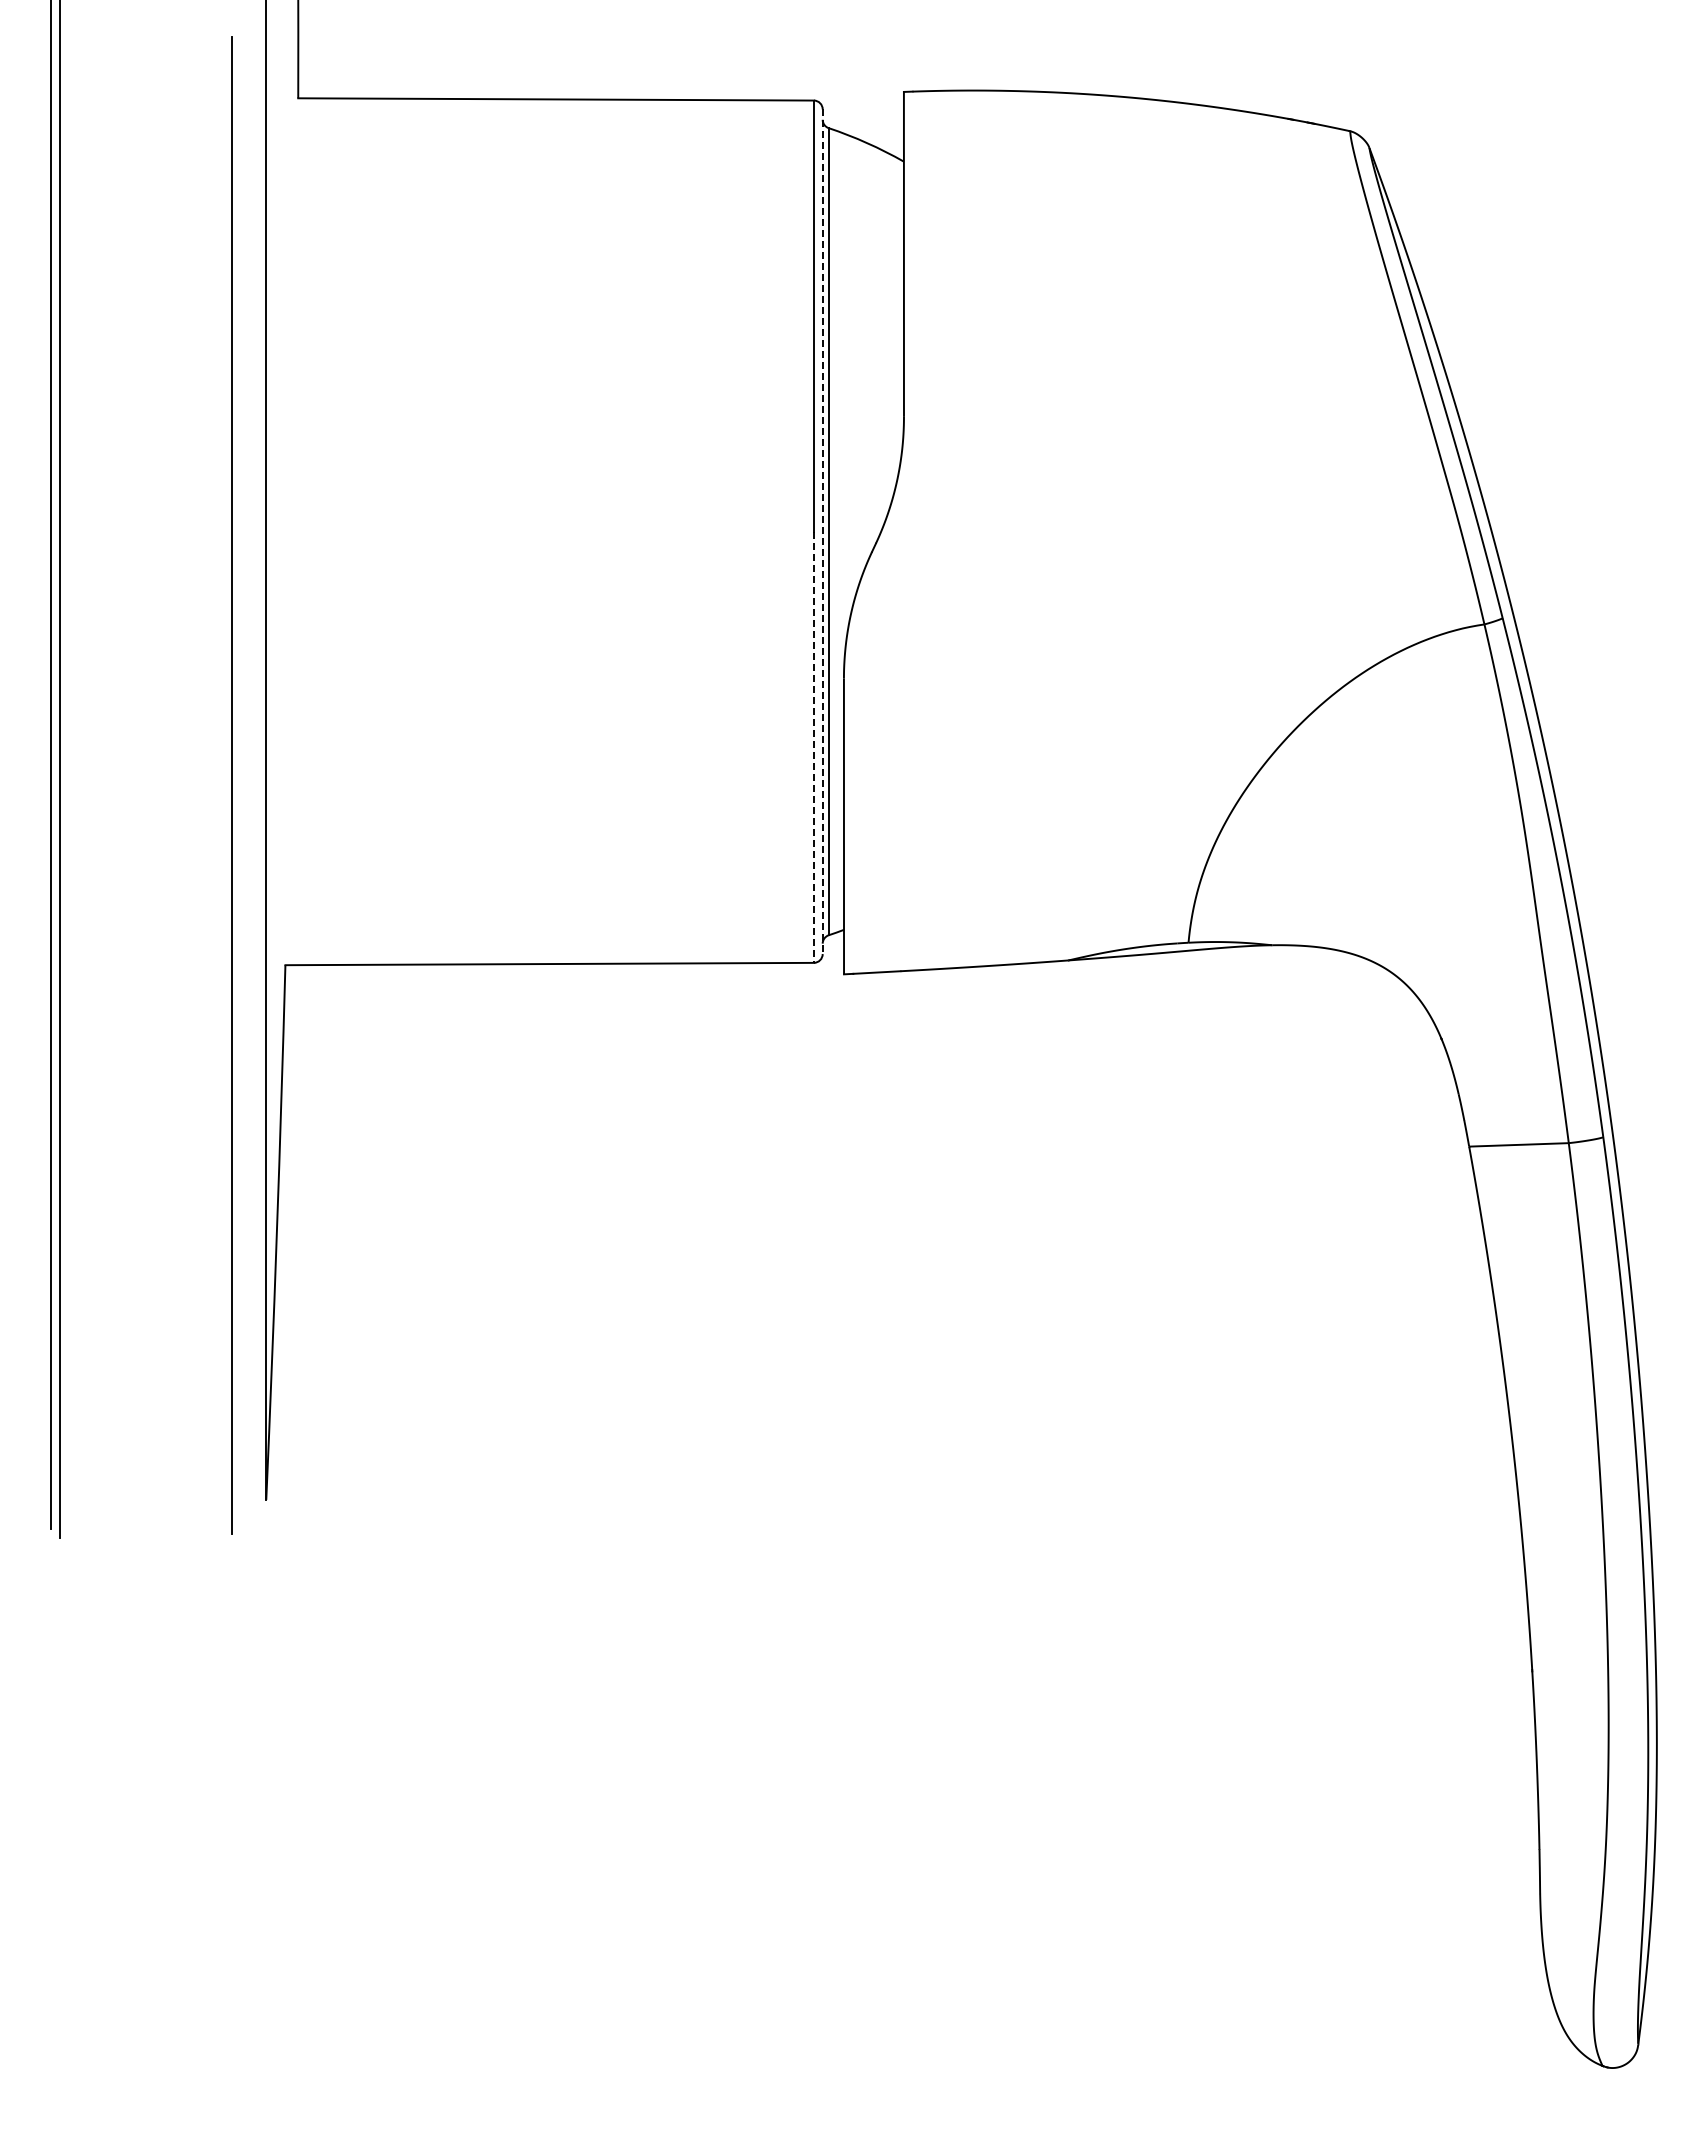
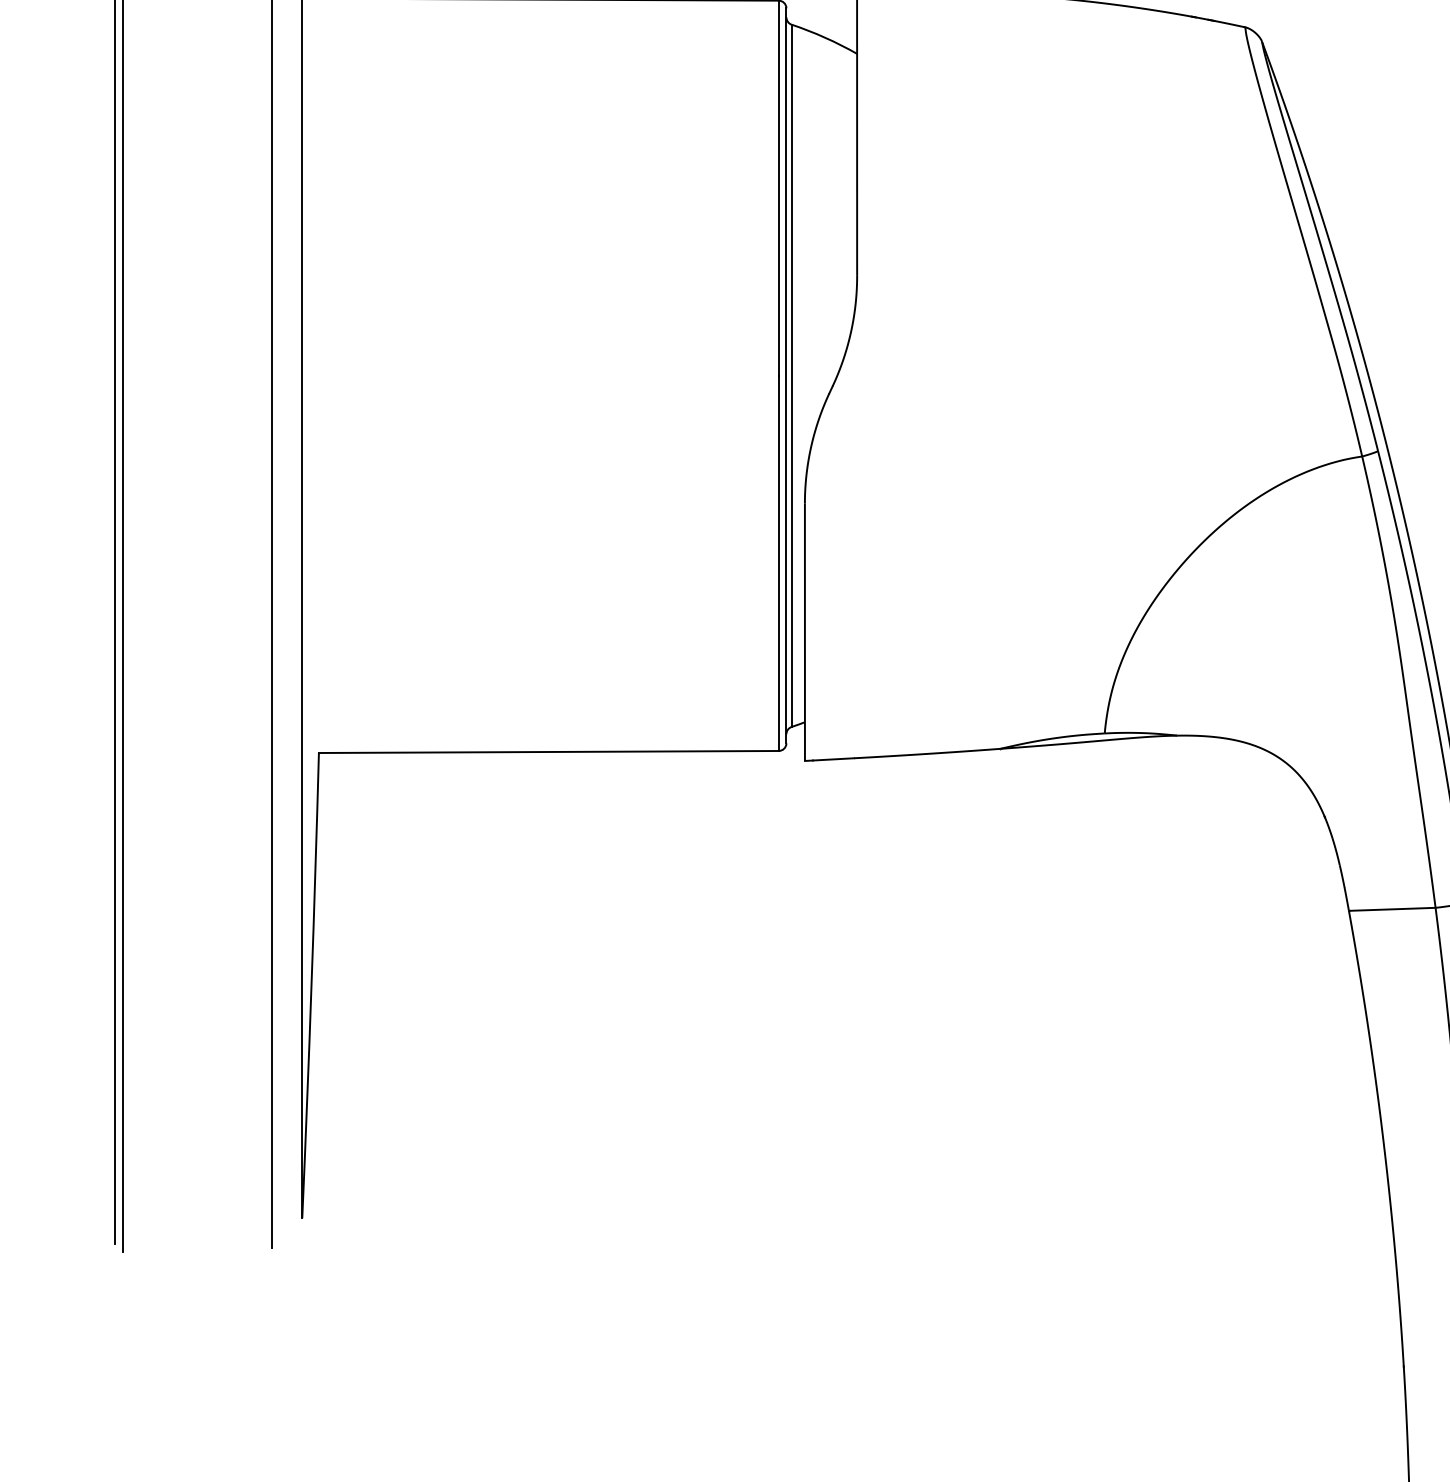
line: (822, 532) -> (786, 376), dashed -> solid
line: (813, 747) -> (778, 563), dashed -> solid

